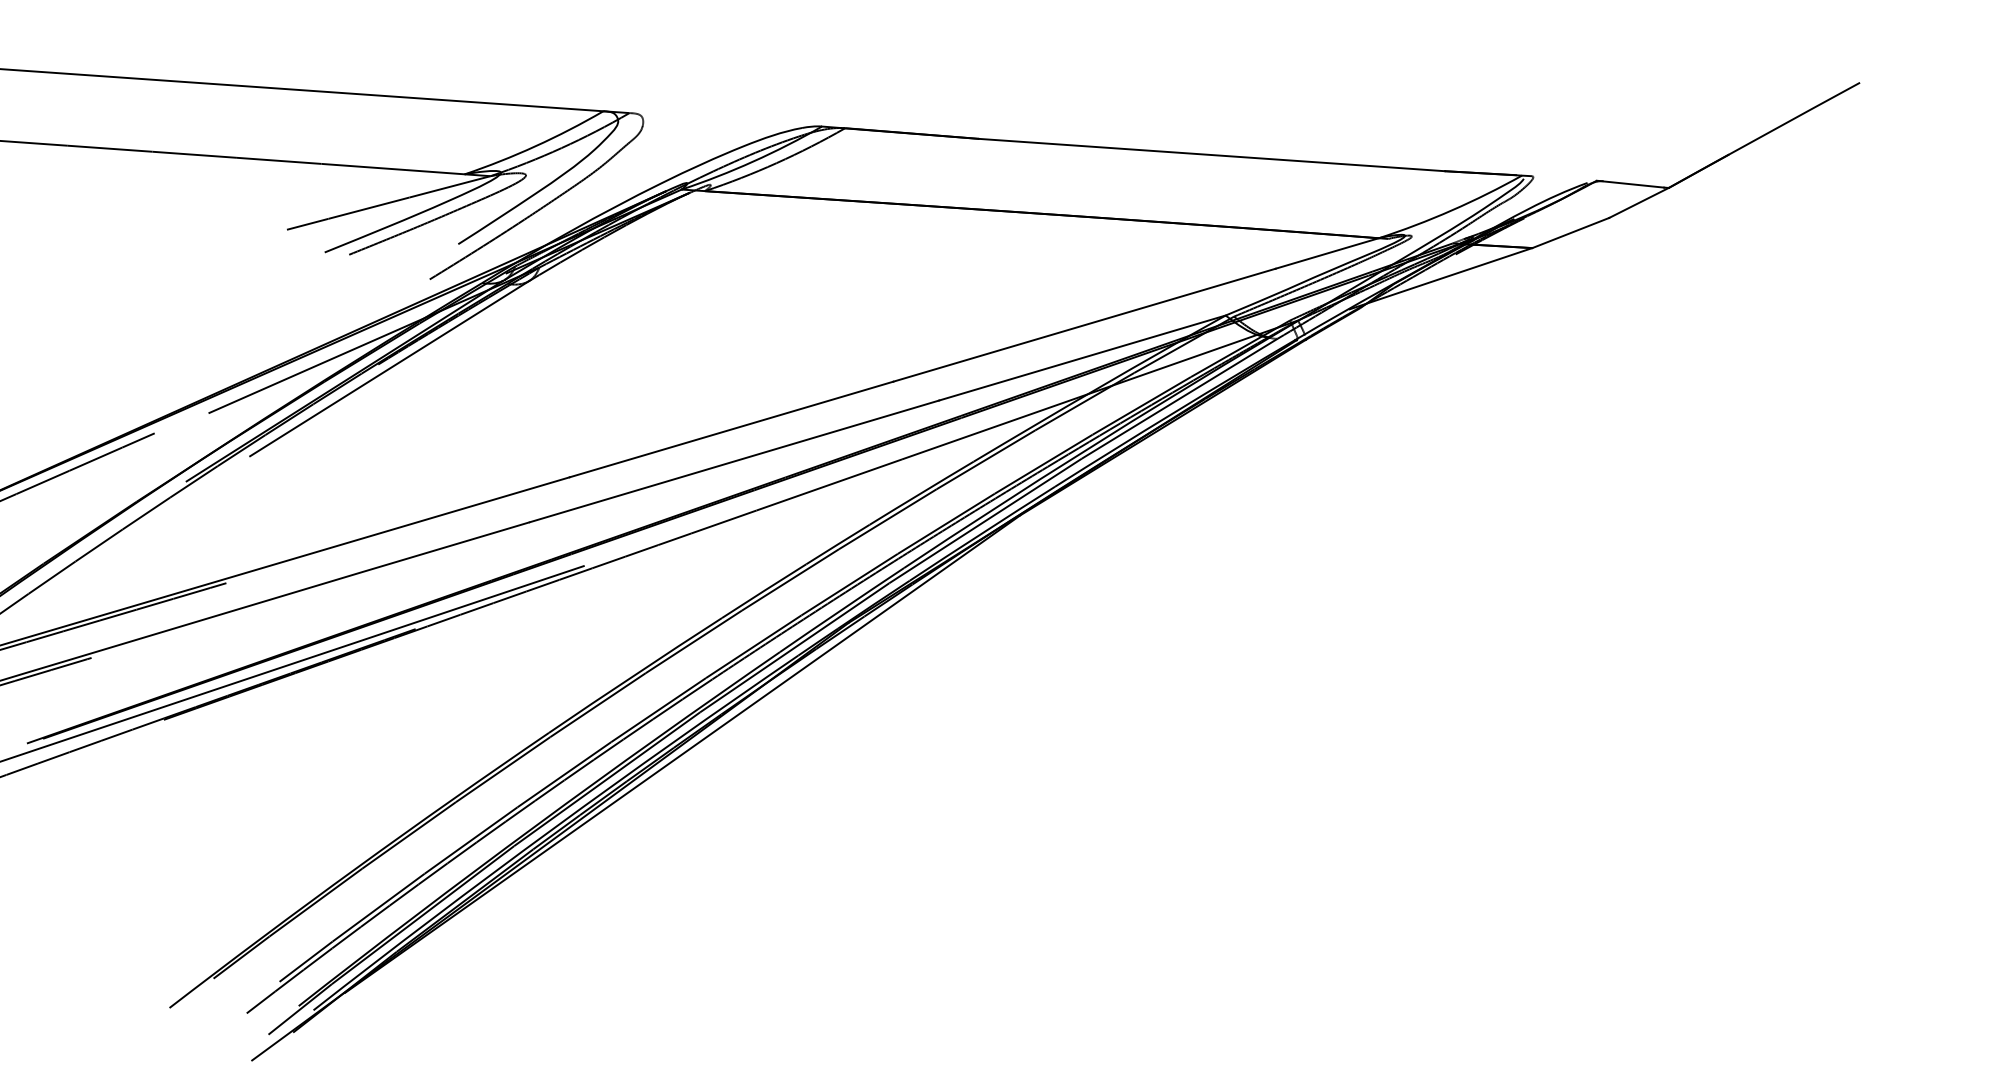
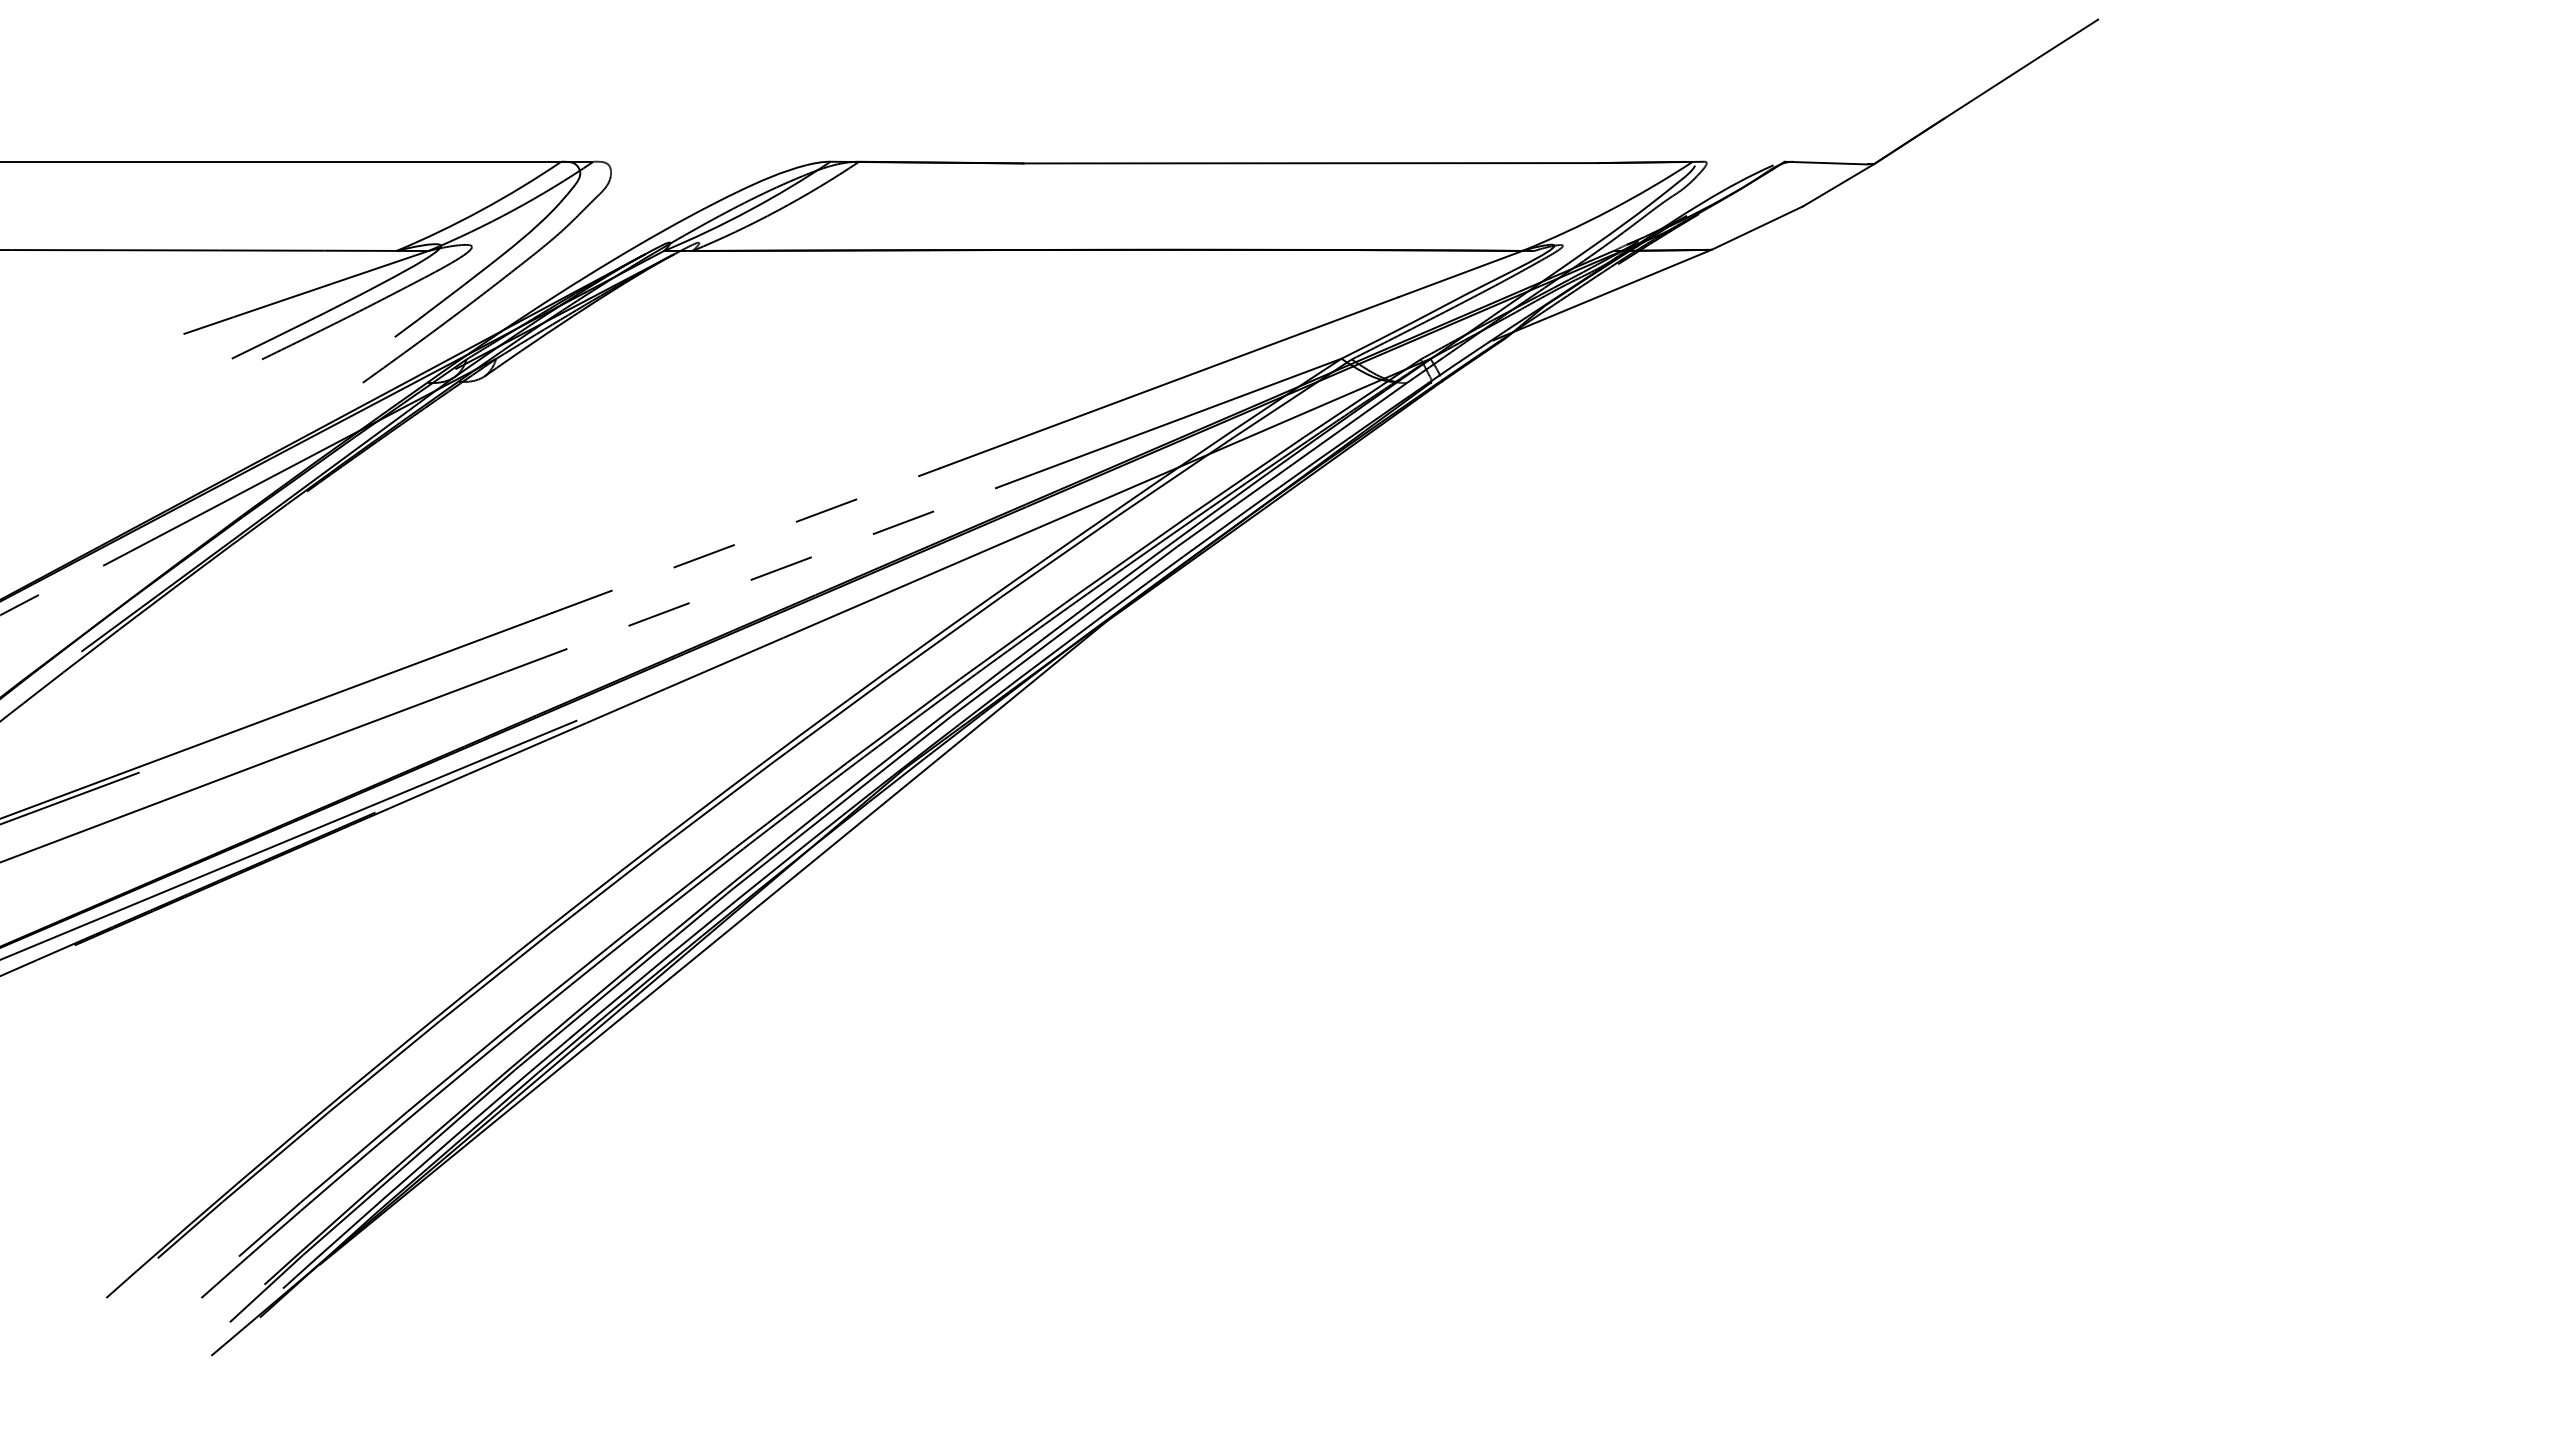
line: (388, 368) -> (320, 495), removed
line: (732, 429) -> (746, 540), solid -> dashed
line: (734, 461) -> (752, 579), solid -> dashed

